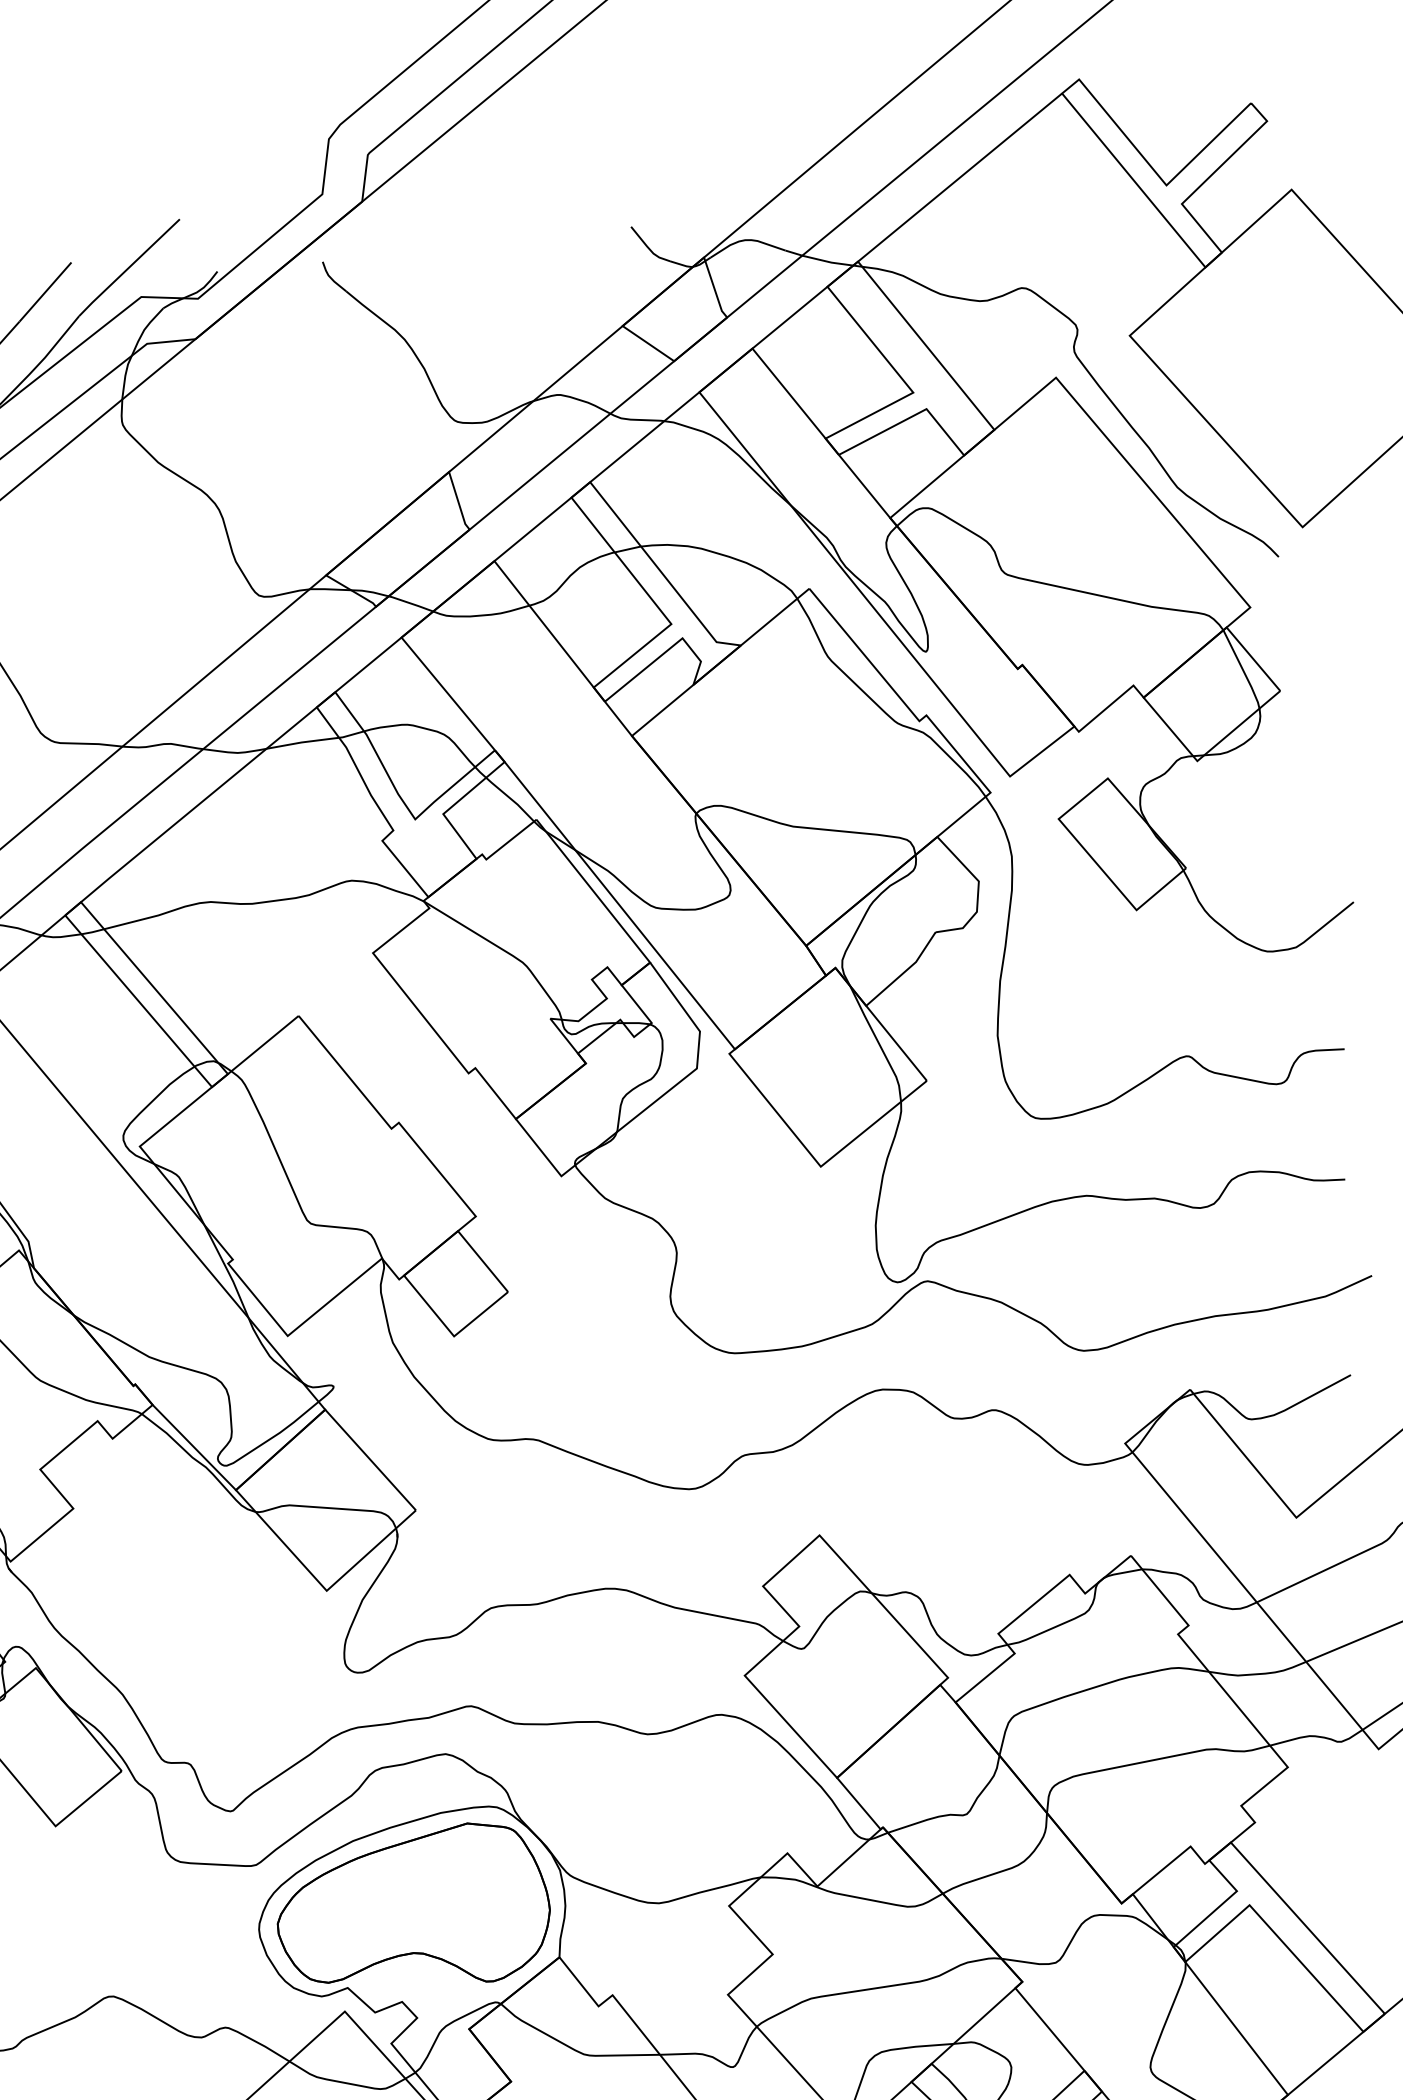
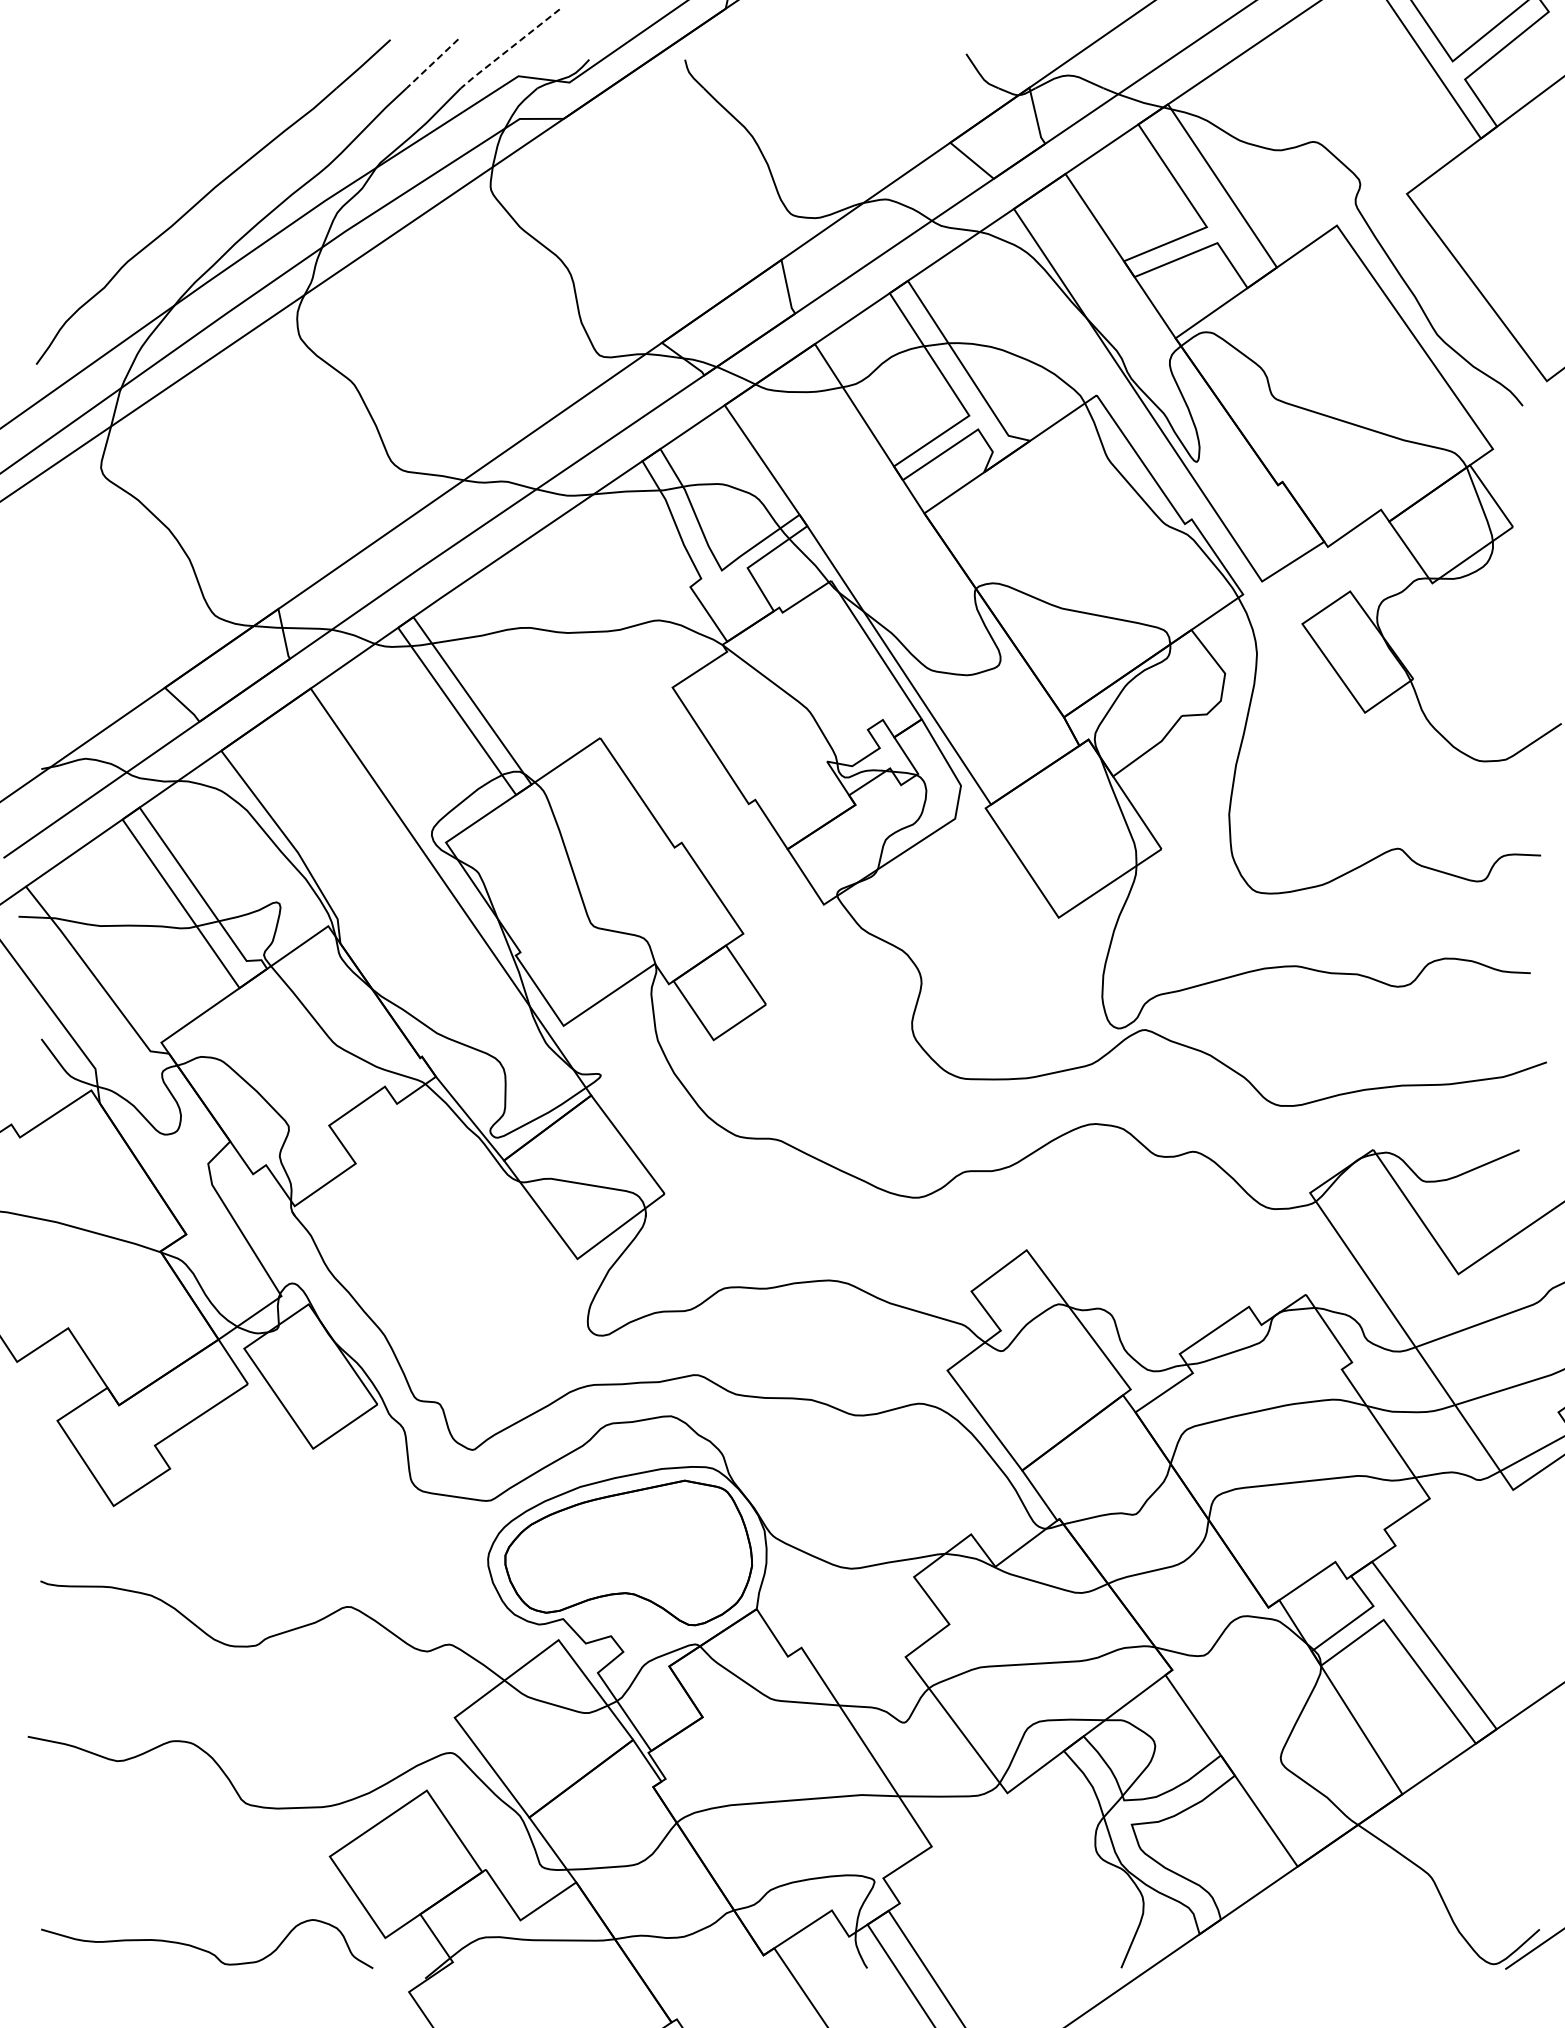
line: (128, 267) -> (509, 48), solid -> dashed
line: (45, 291) -> (432, 63), solid -> dashed

